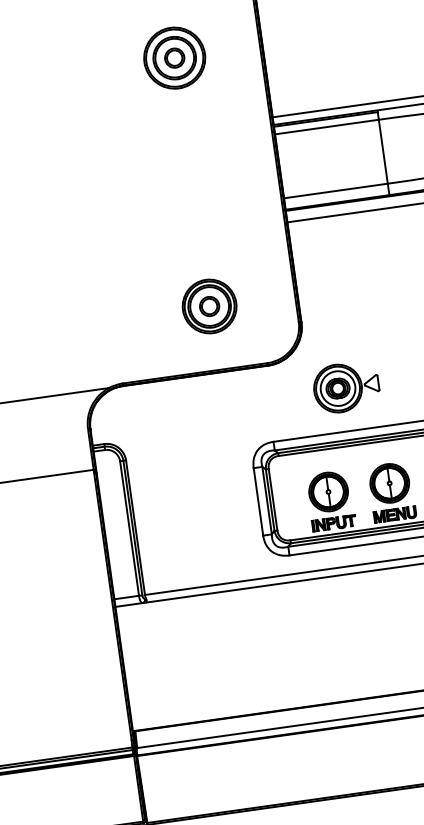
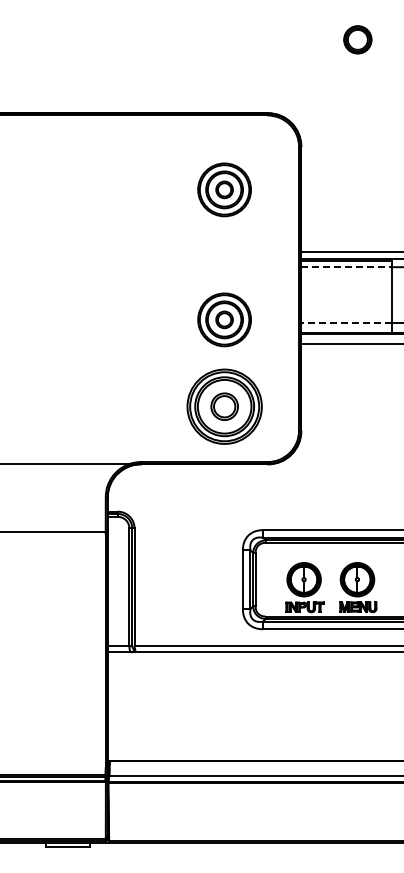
line: (328, 127) -> (347, 267), solid -> dashed
line: (335, 190) -> (346, 322), solid -> dashed
part: (195, 206) -> (224, 319), added
part: (209, 306) -> (224, 406), size x1.6
part: (345, 386) -> (331, 491), removed

